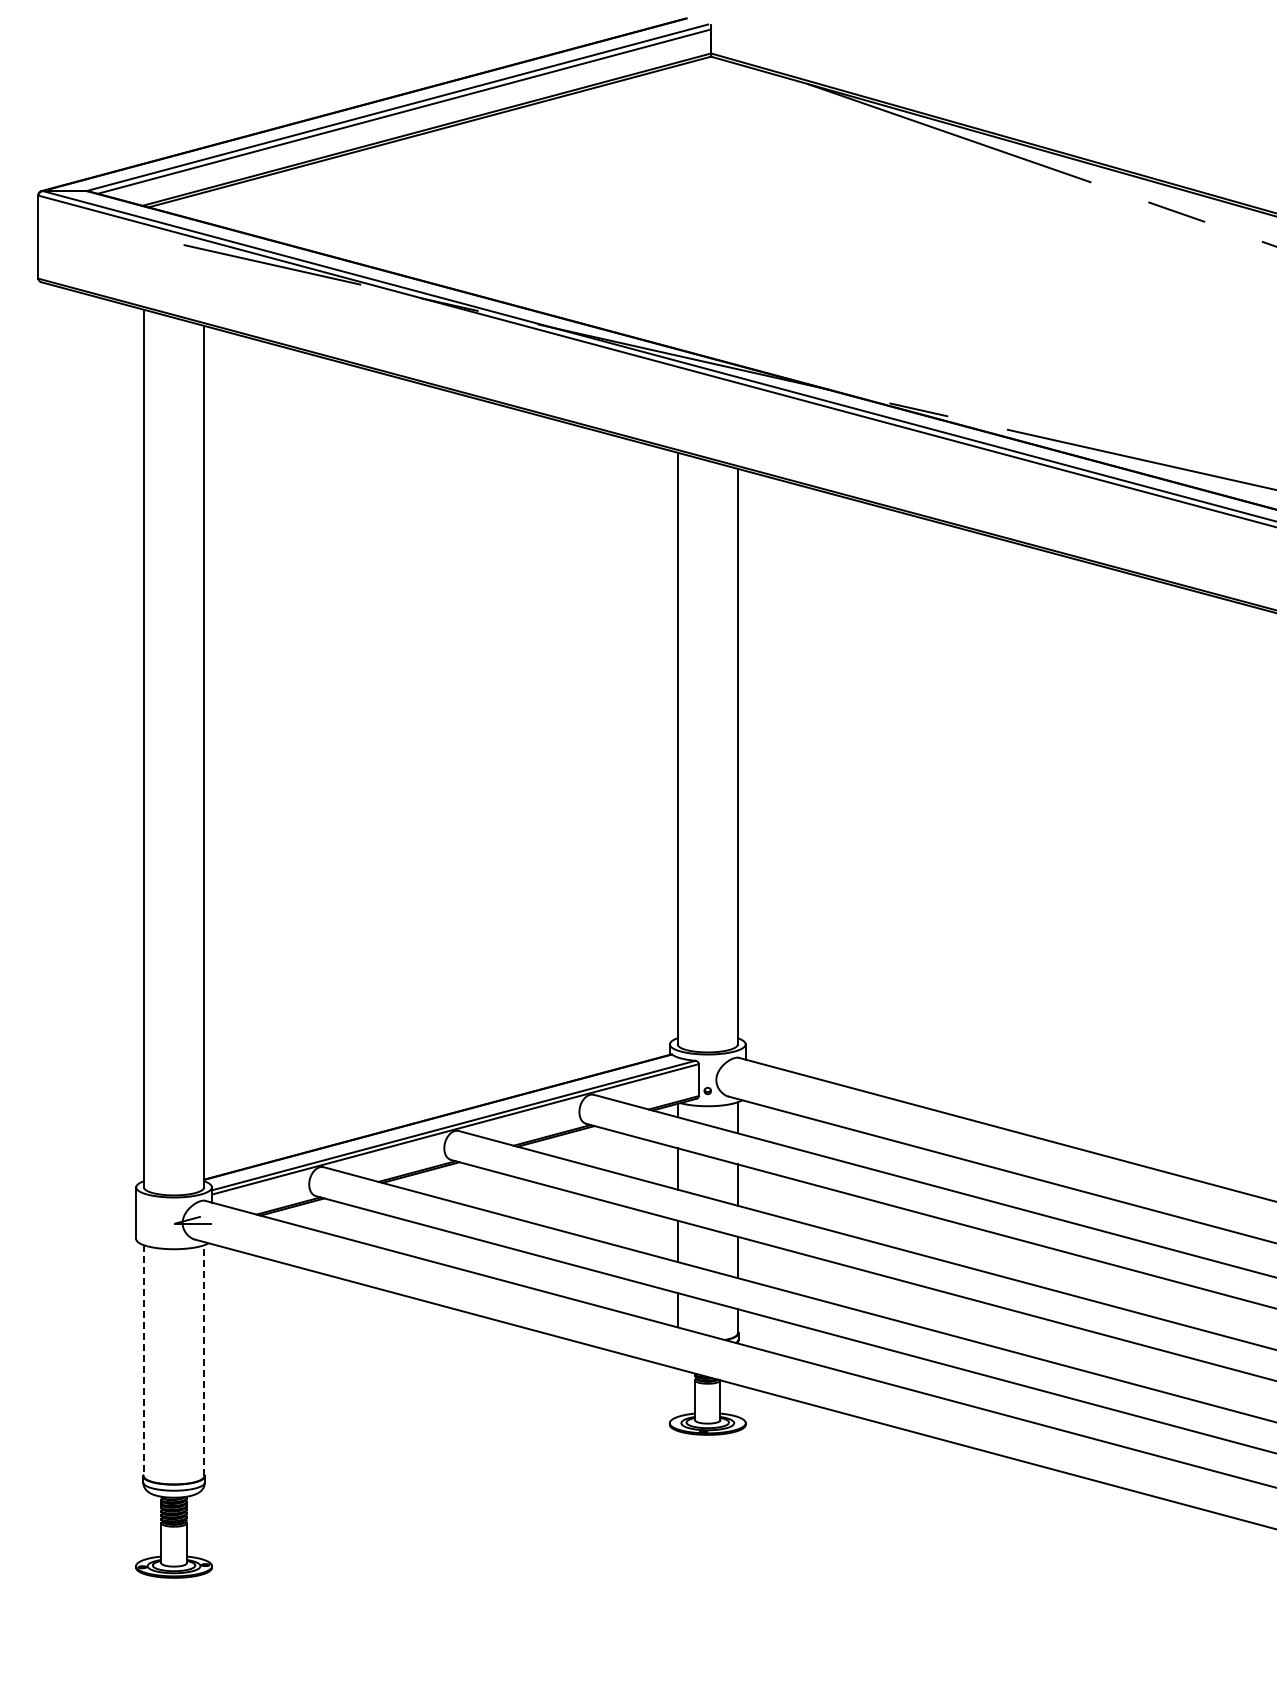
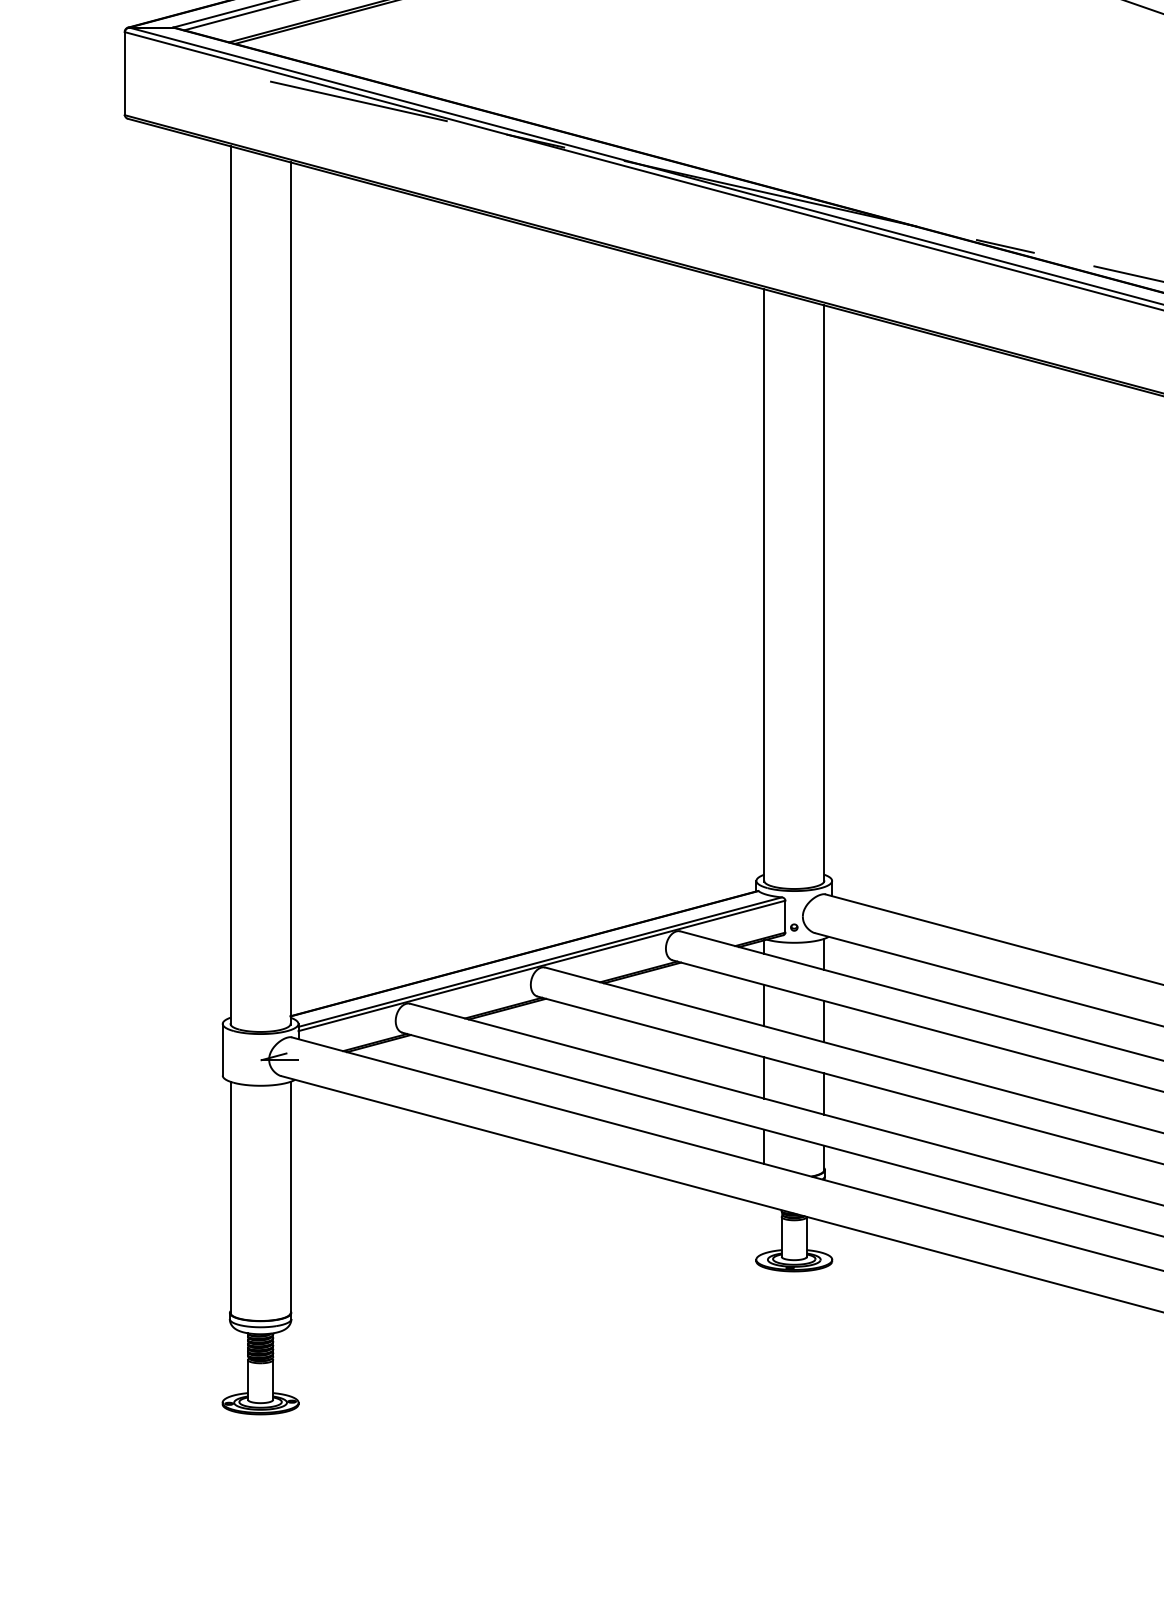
line: (144, 1360) -> (231, 1197), dashed -> solid
line: (204, 1360) -> (291, 1197), dashed -> solid

